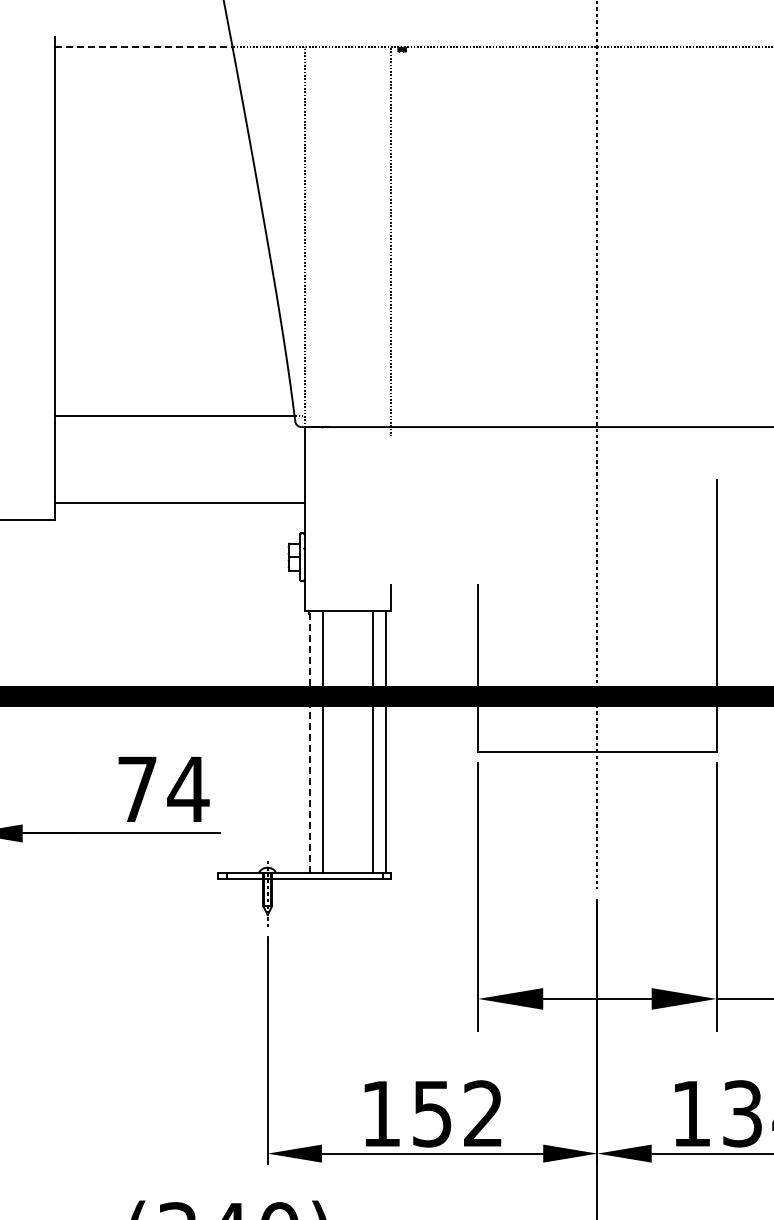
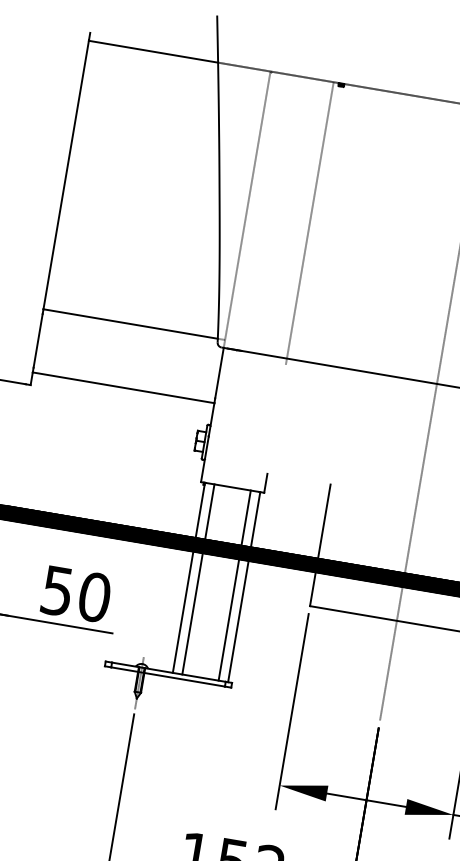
line: (143, 47) -> (153, 51), dashed -> solid
line: (310, 742) -> (189, 578), dashed -> solid
text: (163, 789) -> (76, 594), 74 -> 50

